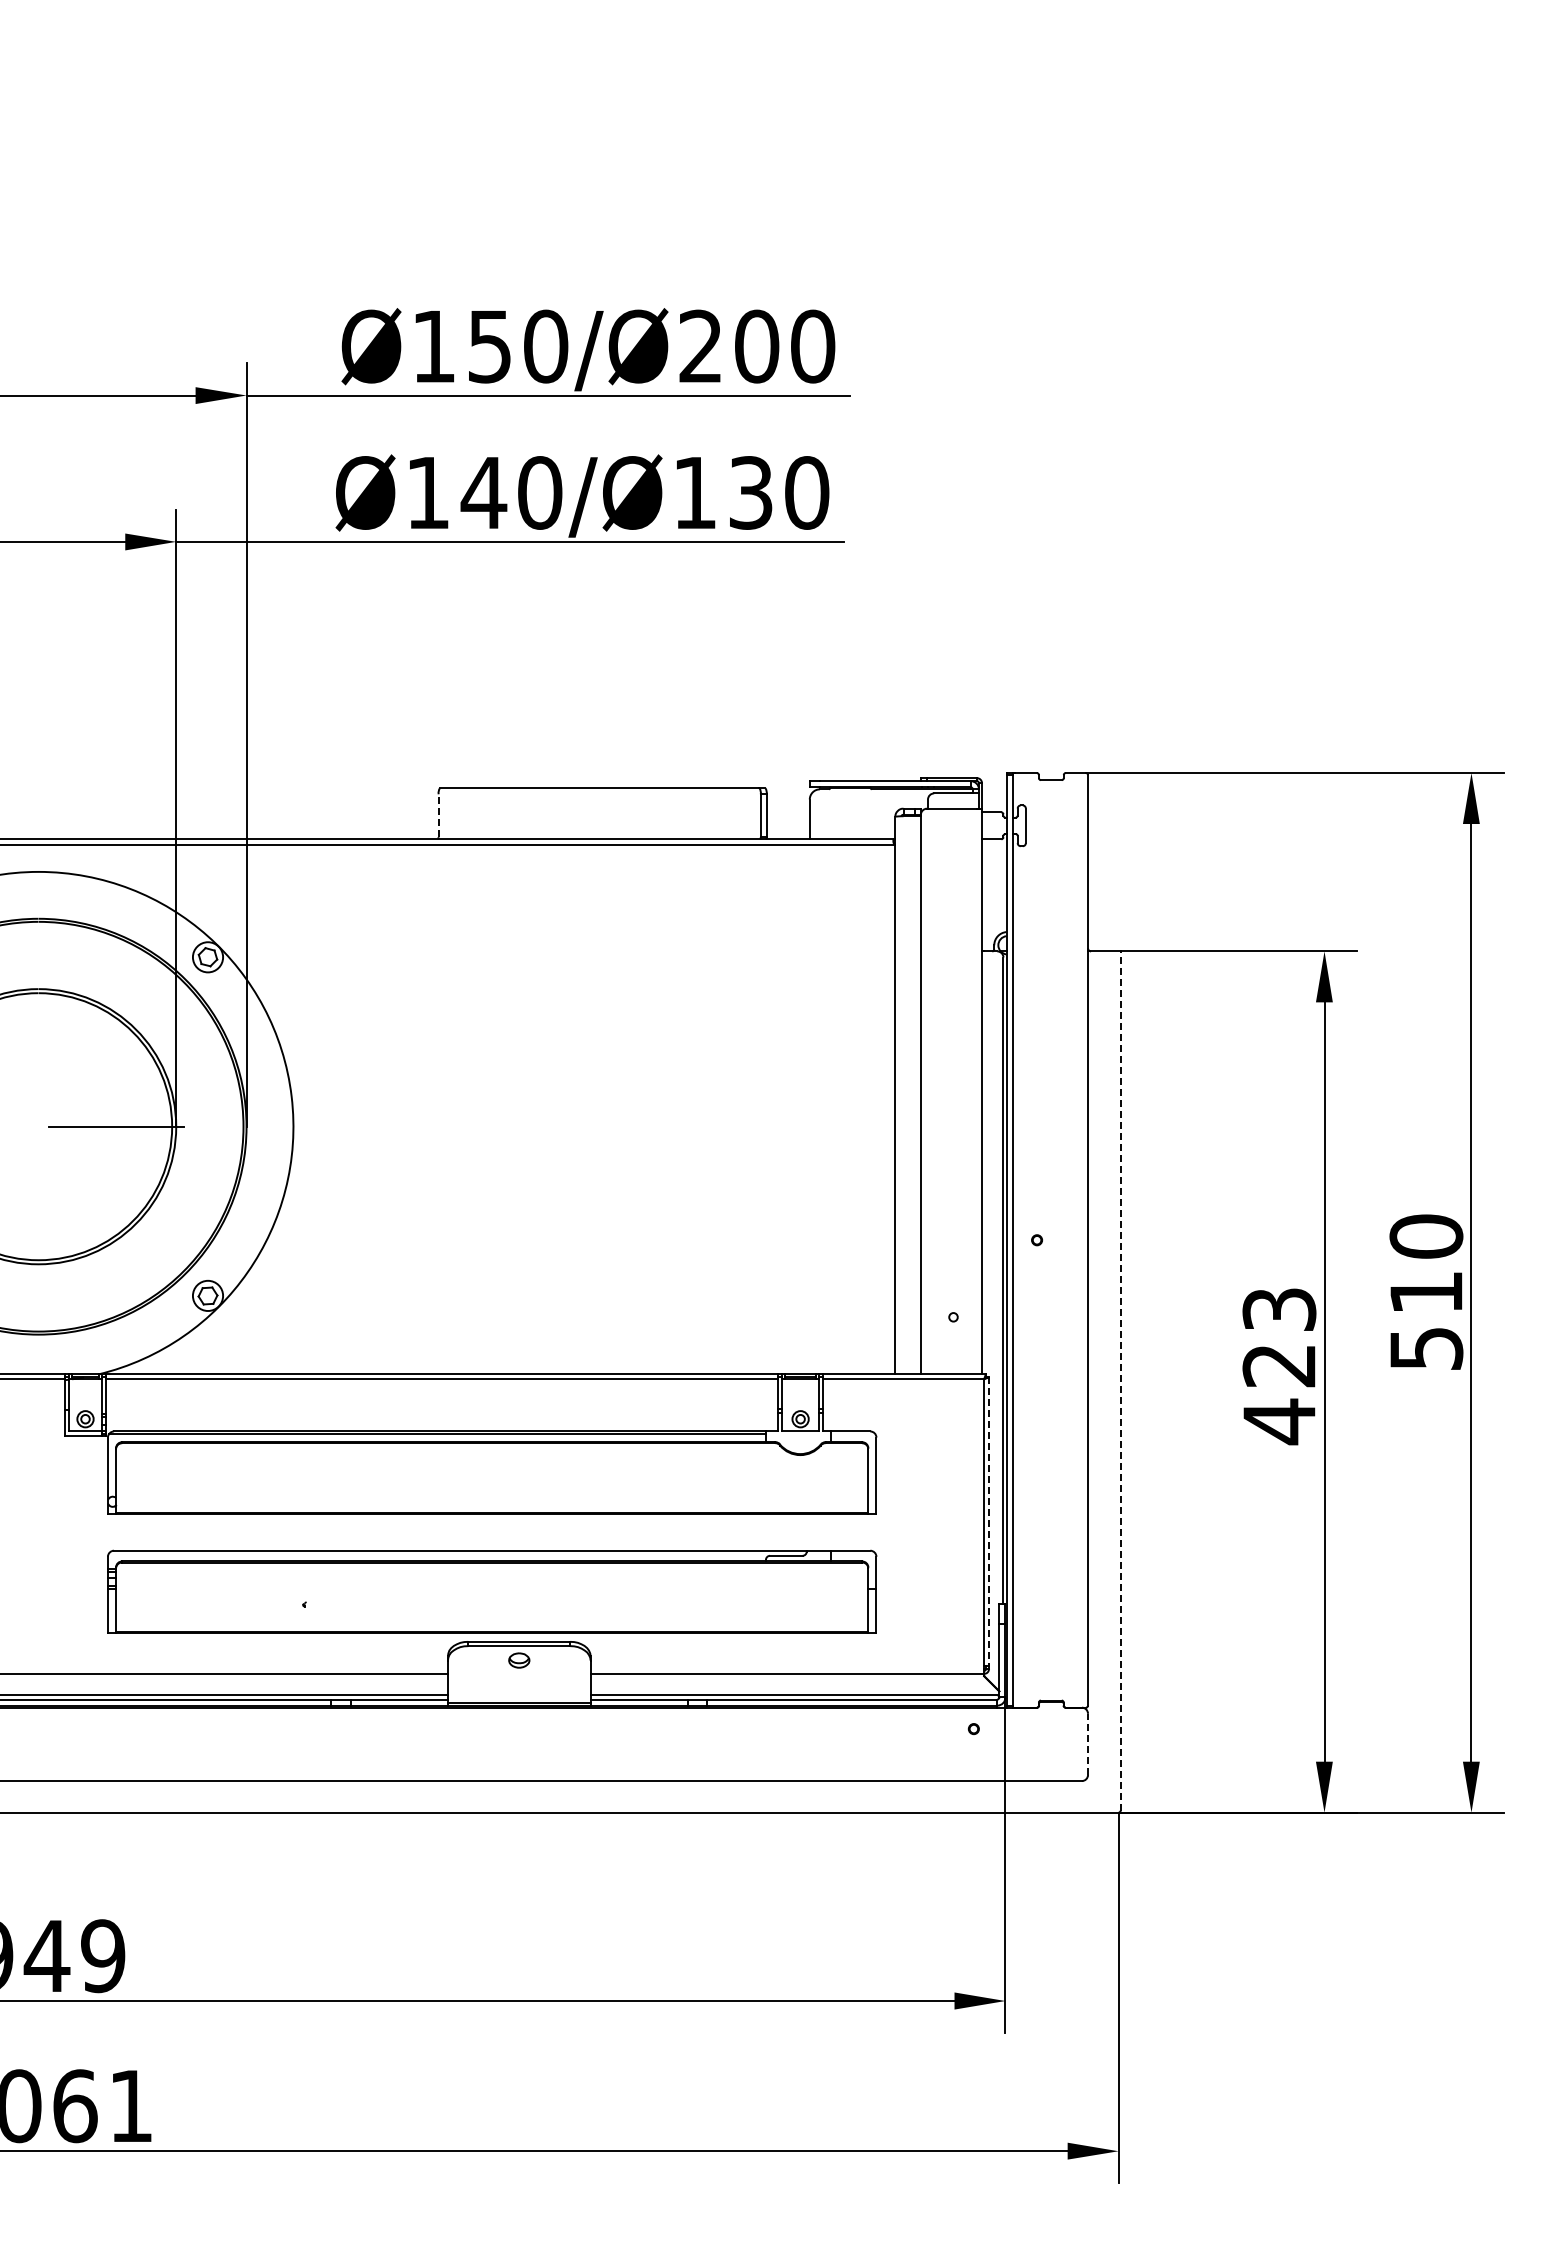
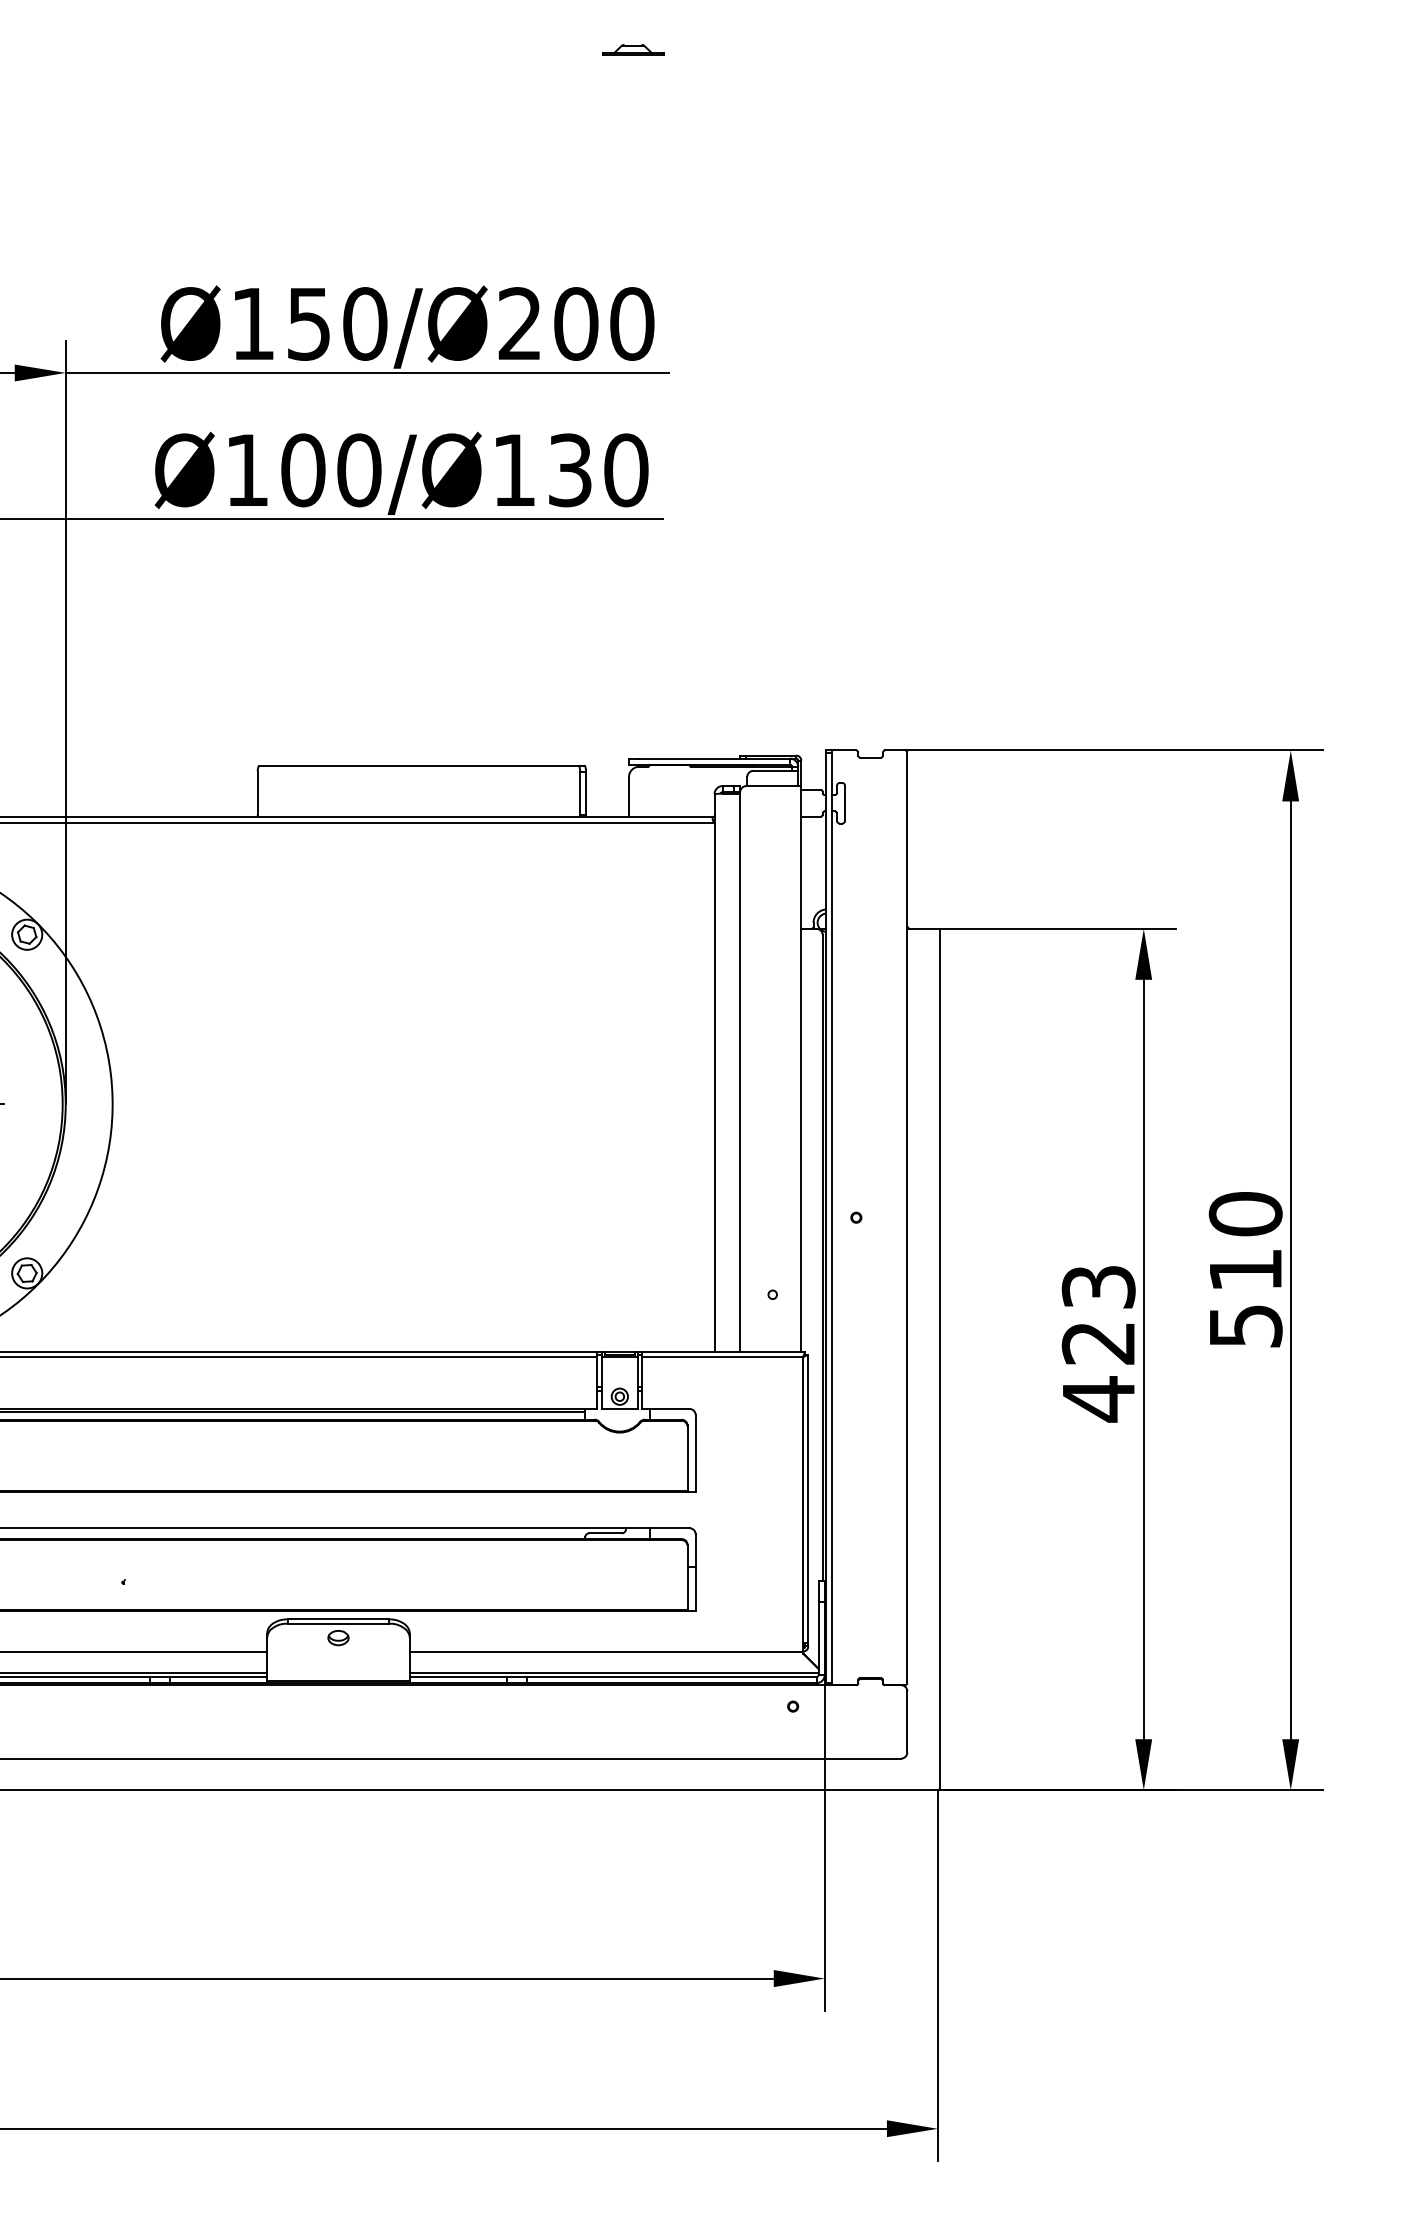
part: (813, 72) -> (632, 49), added
text: (483, 492) -> (302, 469), Ø140/Ø130 -> Ø100/Ø130
line: (438, 815) -> (257, 792), dashed -> solid
line: (1120, 1381) -> (939, 1358), dashed -> solid
line: (989, 1522) -> (808, 1500), dashed -> solid
line: (1088, 1744) -> (907, 1722), dashed -> solid

